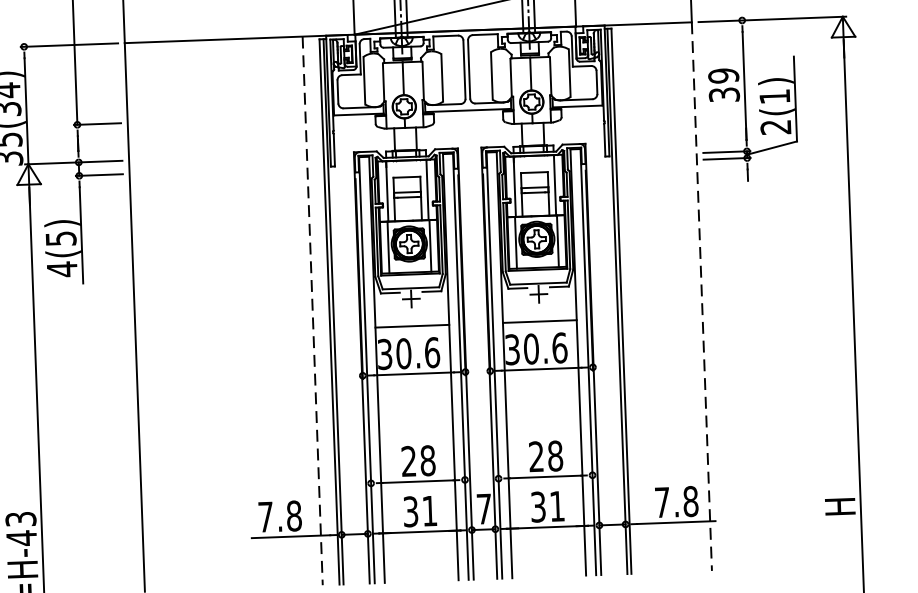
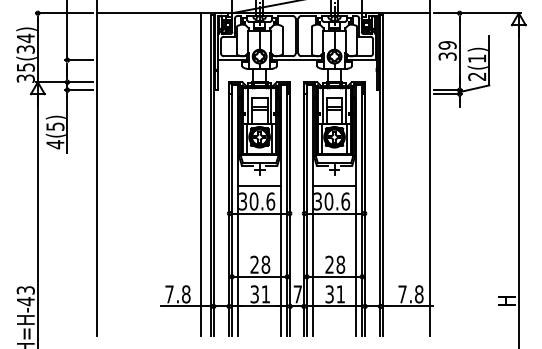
line: (702, 296) -> (430, 174), dashed -> solid
line: (312, 311) -> (201, 174), dashed -> solid

